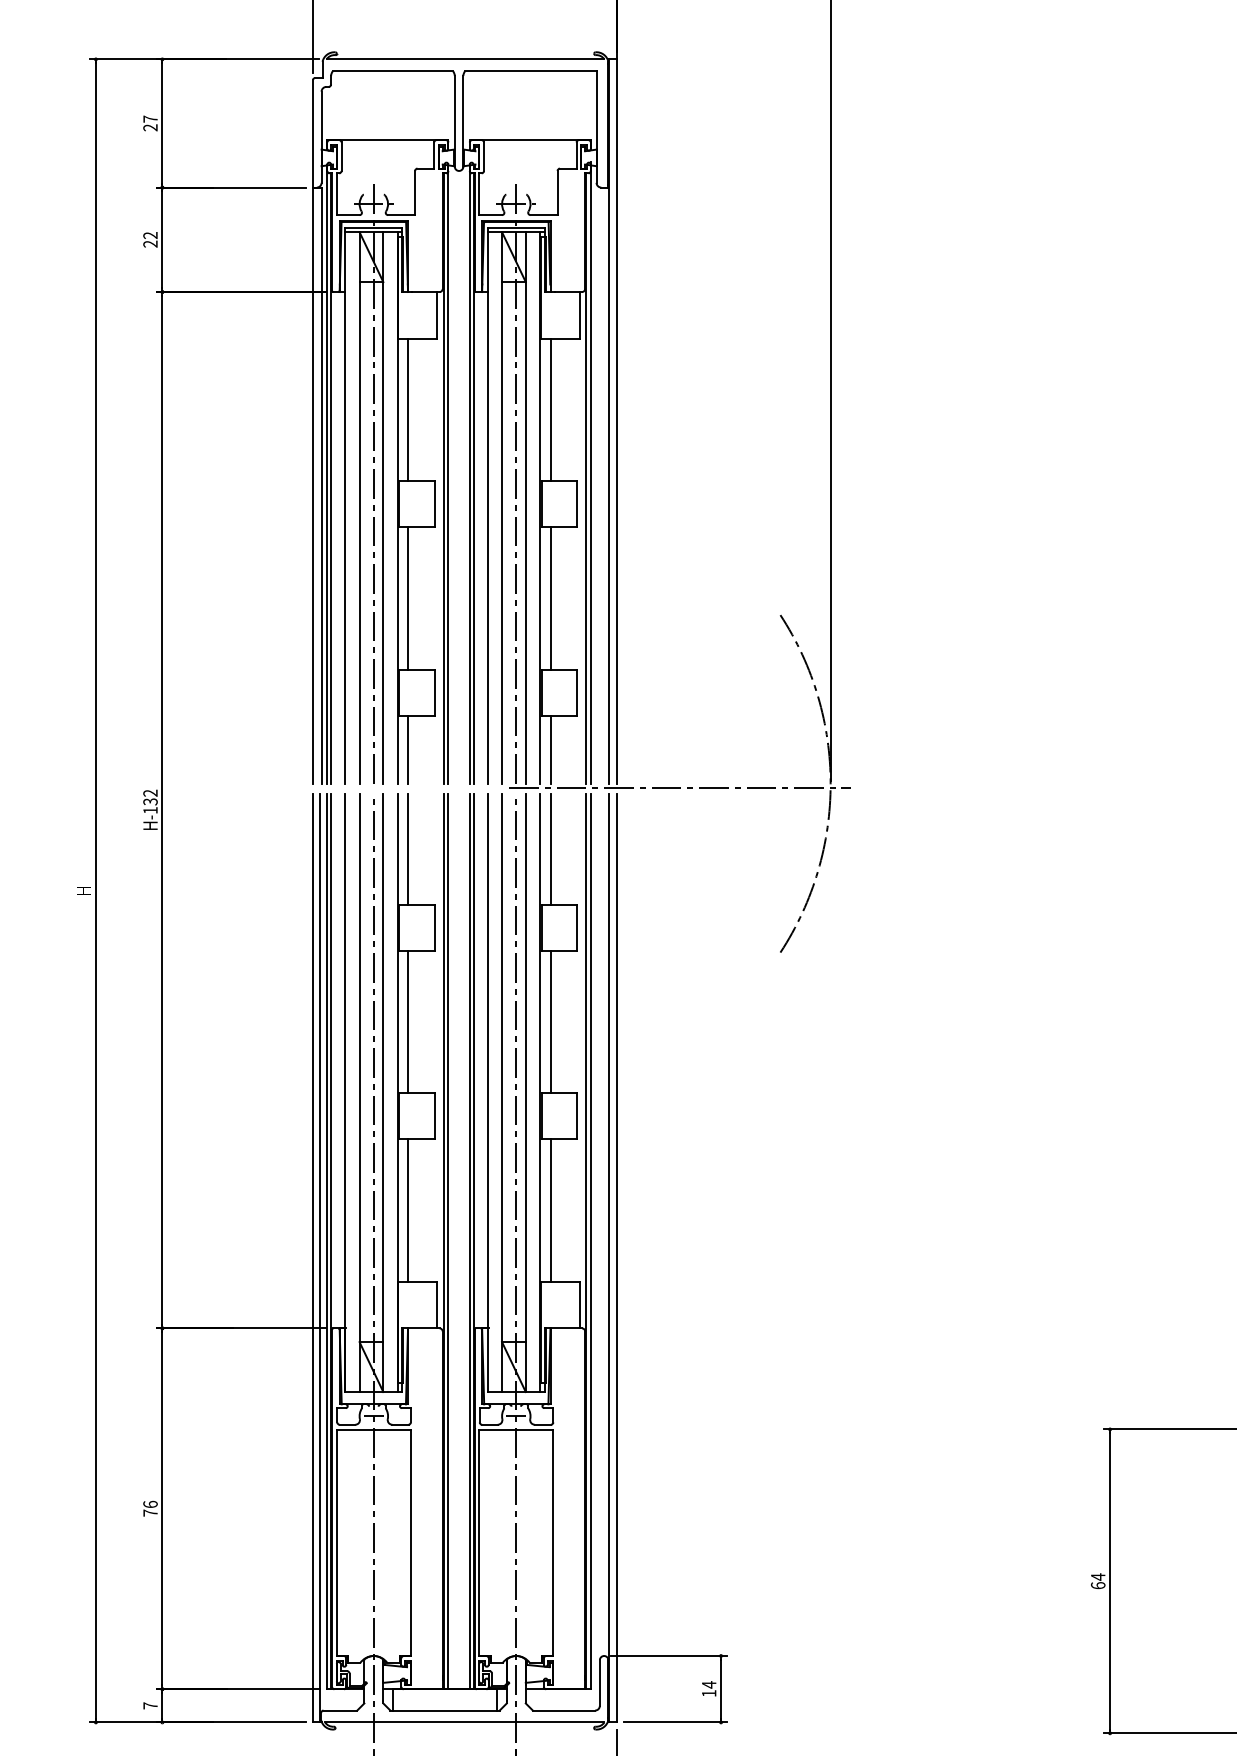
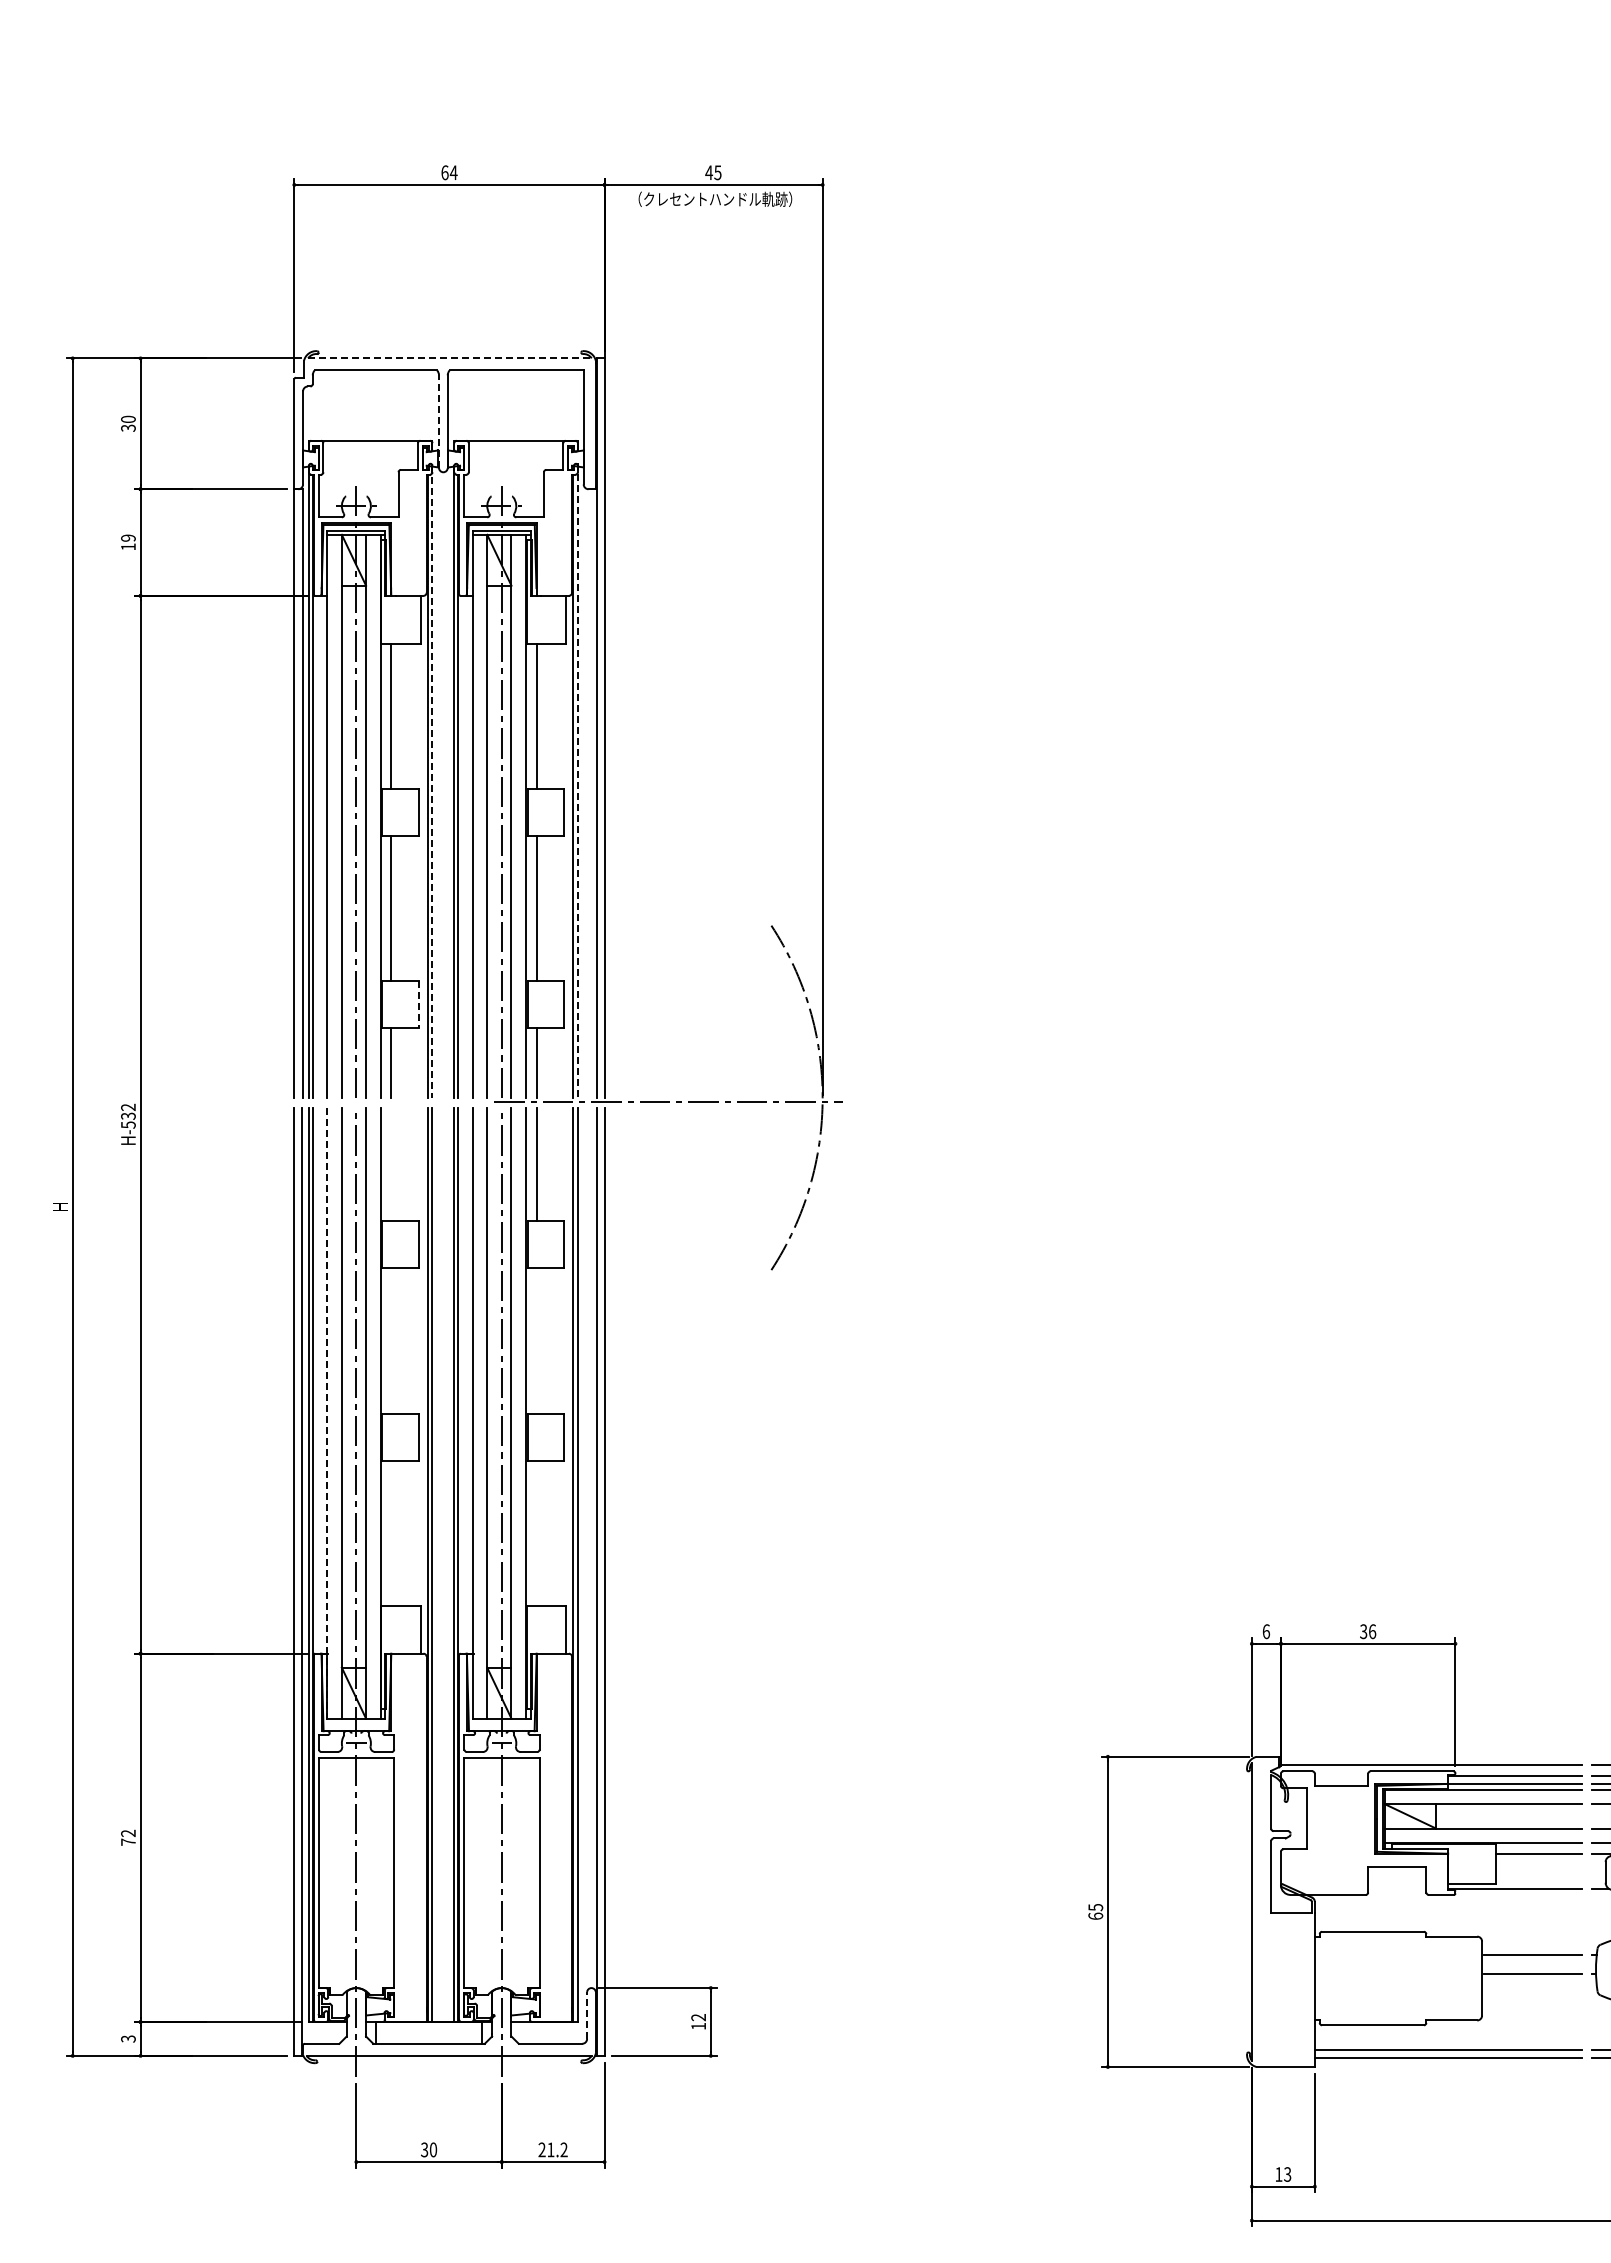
line: (465, 59) -> (449, 358), solid -> dashed
line: (455, 121) -> (439, 421), solid -> dashed
text: (150, 123) -> (128, 423), 27 -> 30
text: (150, 239) -> (128, 542), 22 -> 19
line: (590, 473) -> (577, 781), solid -> dashed
line: (448, 474) -> (432, 782), solid -> dashed
line: (434, 693) -> (418, 1005), solid -> dashed
text: (150, 809) -> (128, 1124), H-132 -> H-532
line: (408, 849) -> (391, 1164), removed
line: (408, 1021) -> (391, 1340), removed
line: (550, 1021) -> (536, 1340), removed
line: (345, 1093) -> (327, 1413), solid -> dashed
line: (408, 1209) -> (391, 1532), removed
line: (550, 1209) -> (536, 1532), removed
text: (150, 1504) -> (128, 1833), 76 -> 72
text: (1097, 1577) -> (1095, 1907), 64 -> 65
line: (600, 1682) -> (587, 2015), solid -> dashed
text: (709, 1684) -> (698, 2017), 14 -> 12
text: (150, 1705) -> (128, 2038), 7 -> 3

